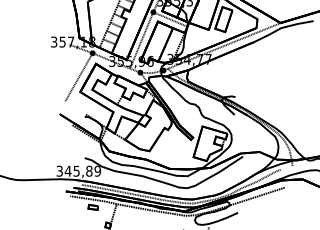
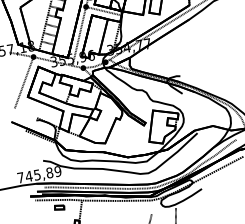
text: (59, 170) -> (20, 177), 345,89 -> 745,89

